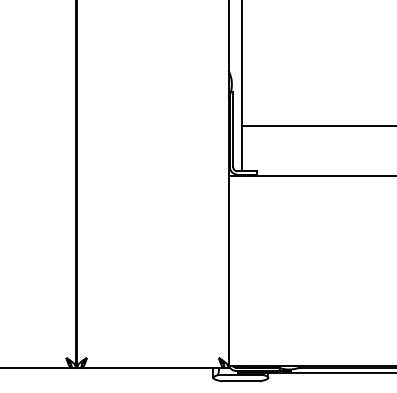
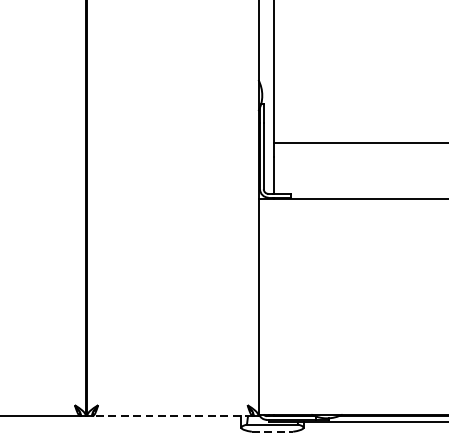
line: (152, 367) -> (172, 416), solid -> dashed
line: (241, 381) -> (273, 431), solid -> dashed

